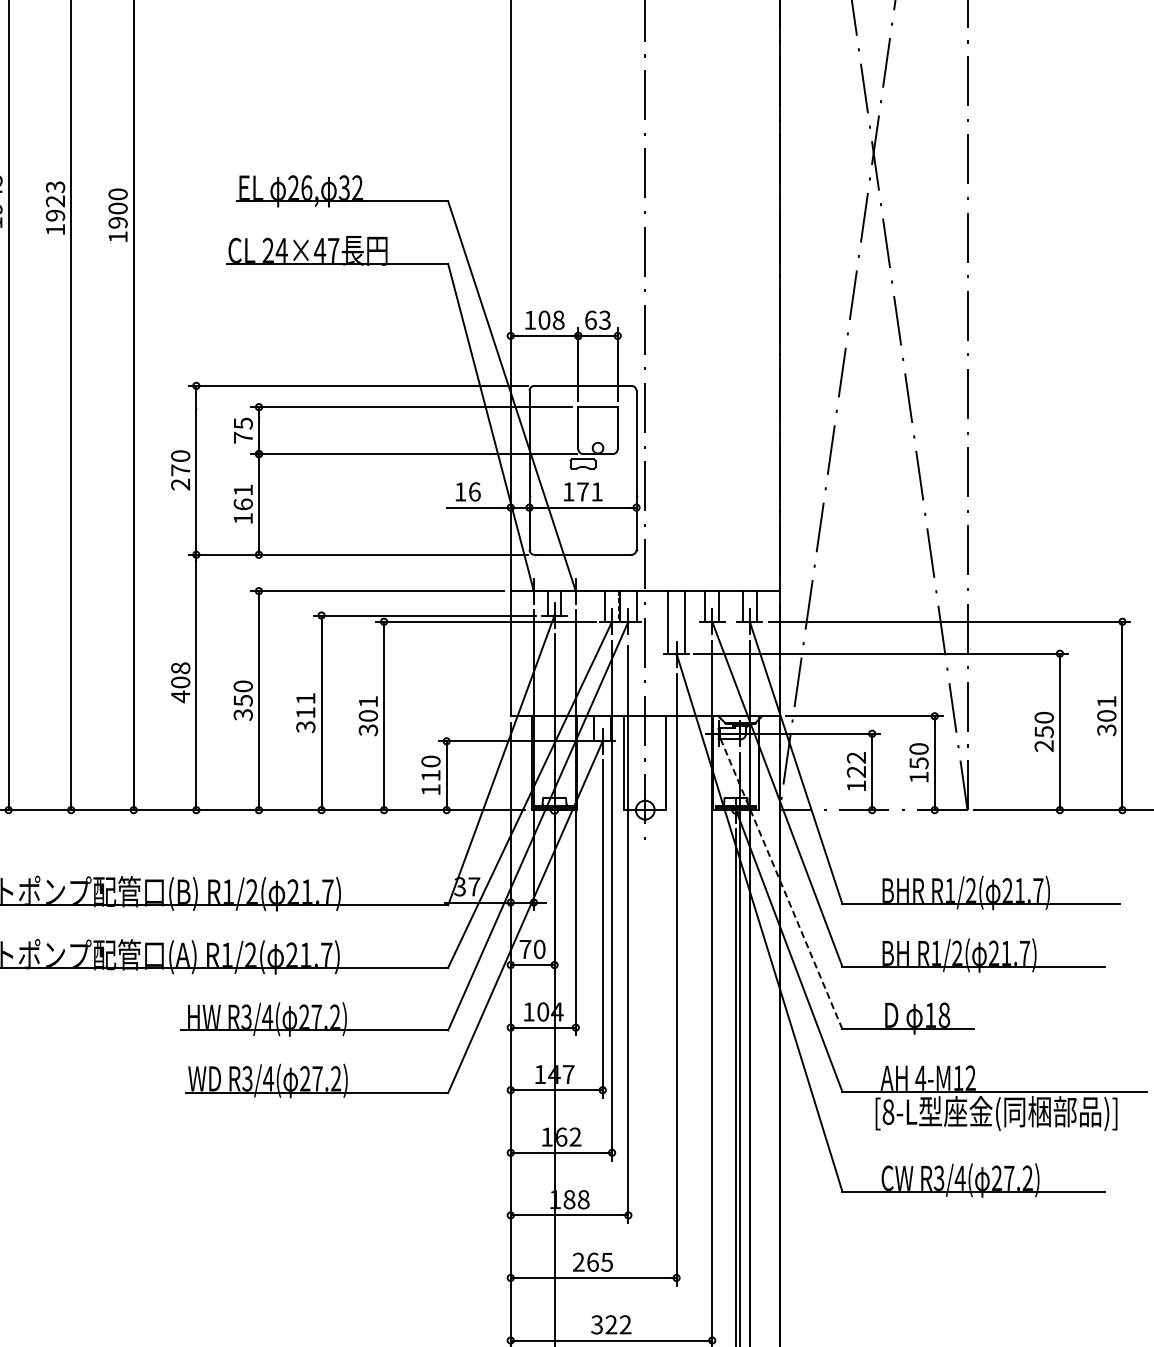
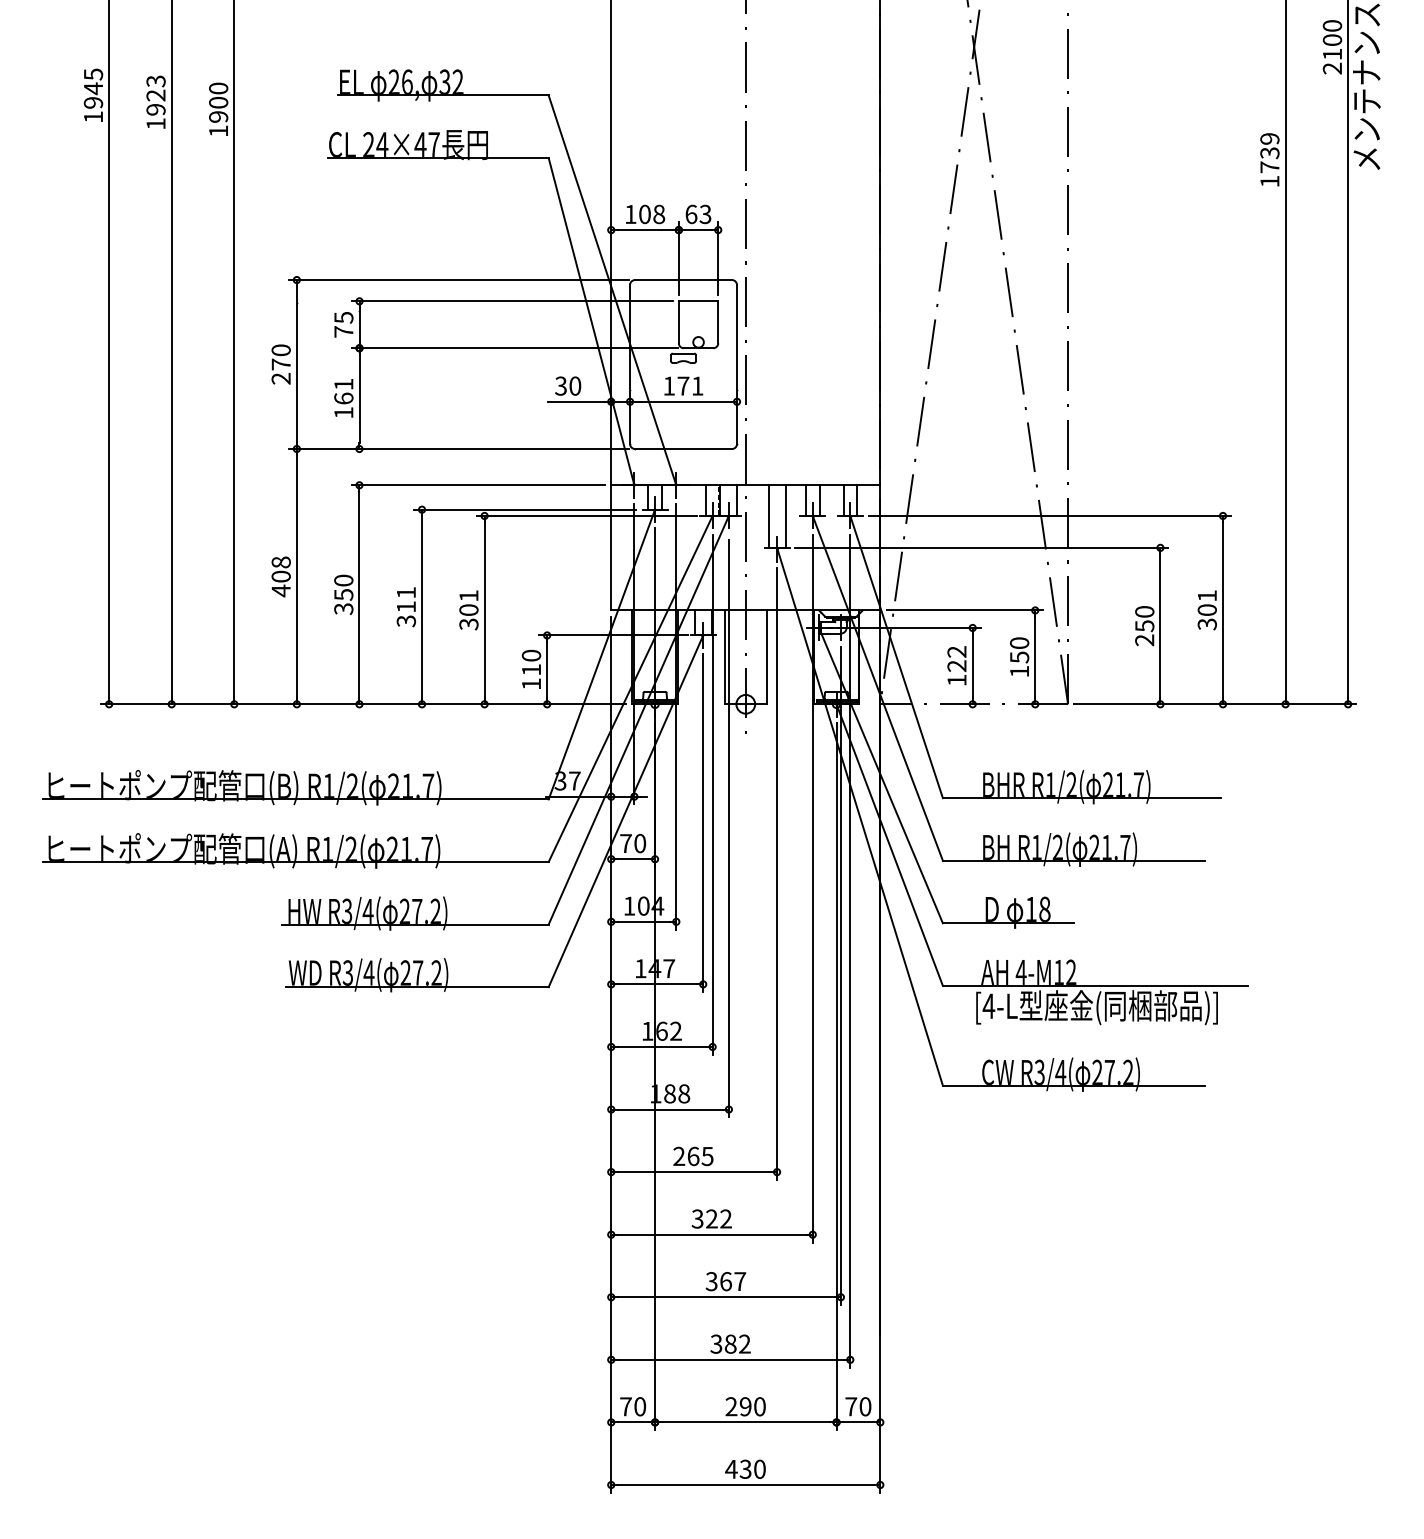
text: (467, 491) -> (568, 385), 16 -> 30
line: (779, 881) -> (880, 775), dashed -> solid
text: (887, 1112) -> (988, 1006), [8-L -> [4-L

